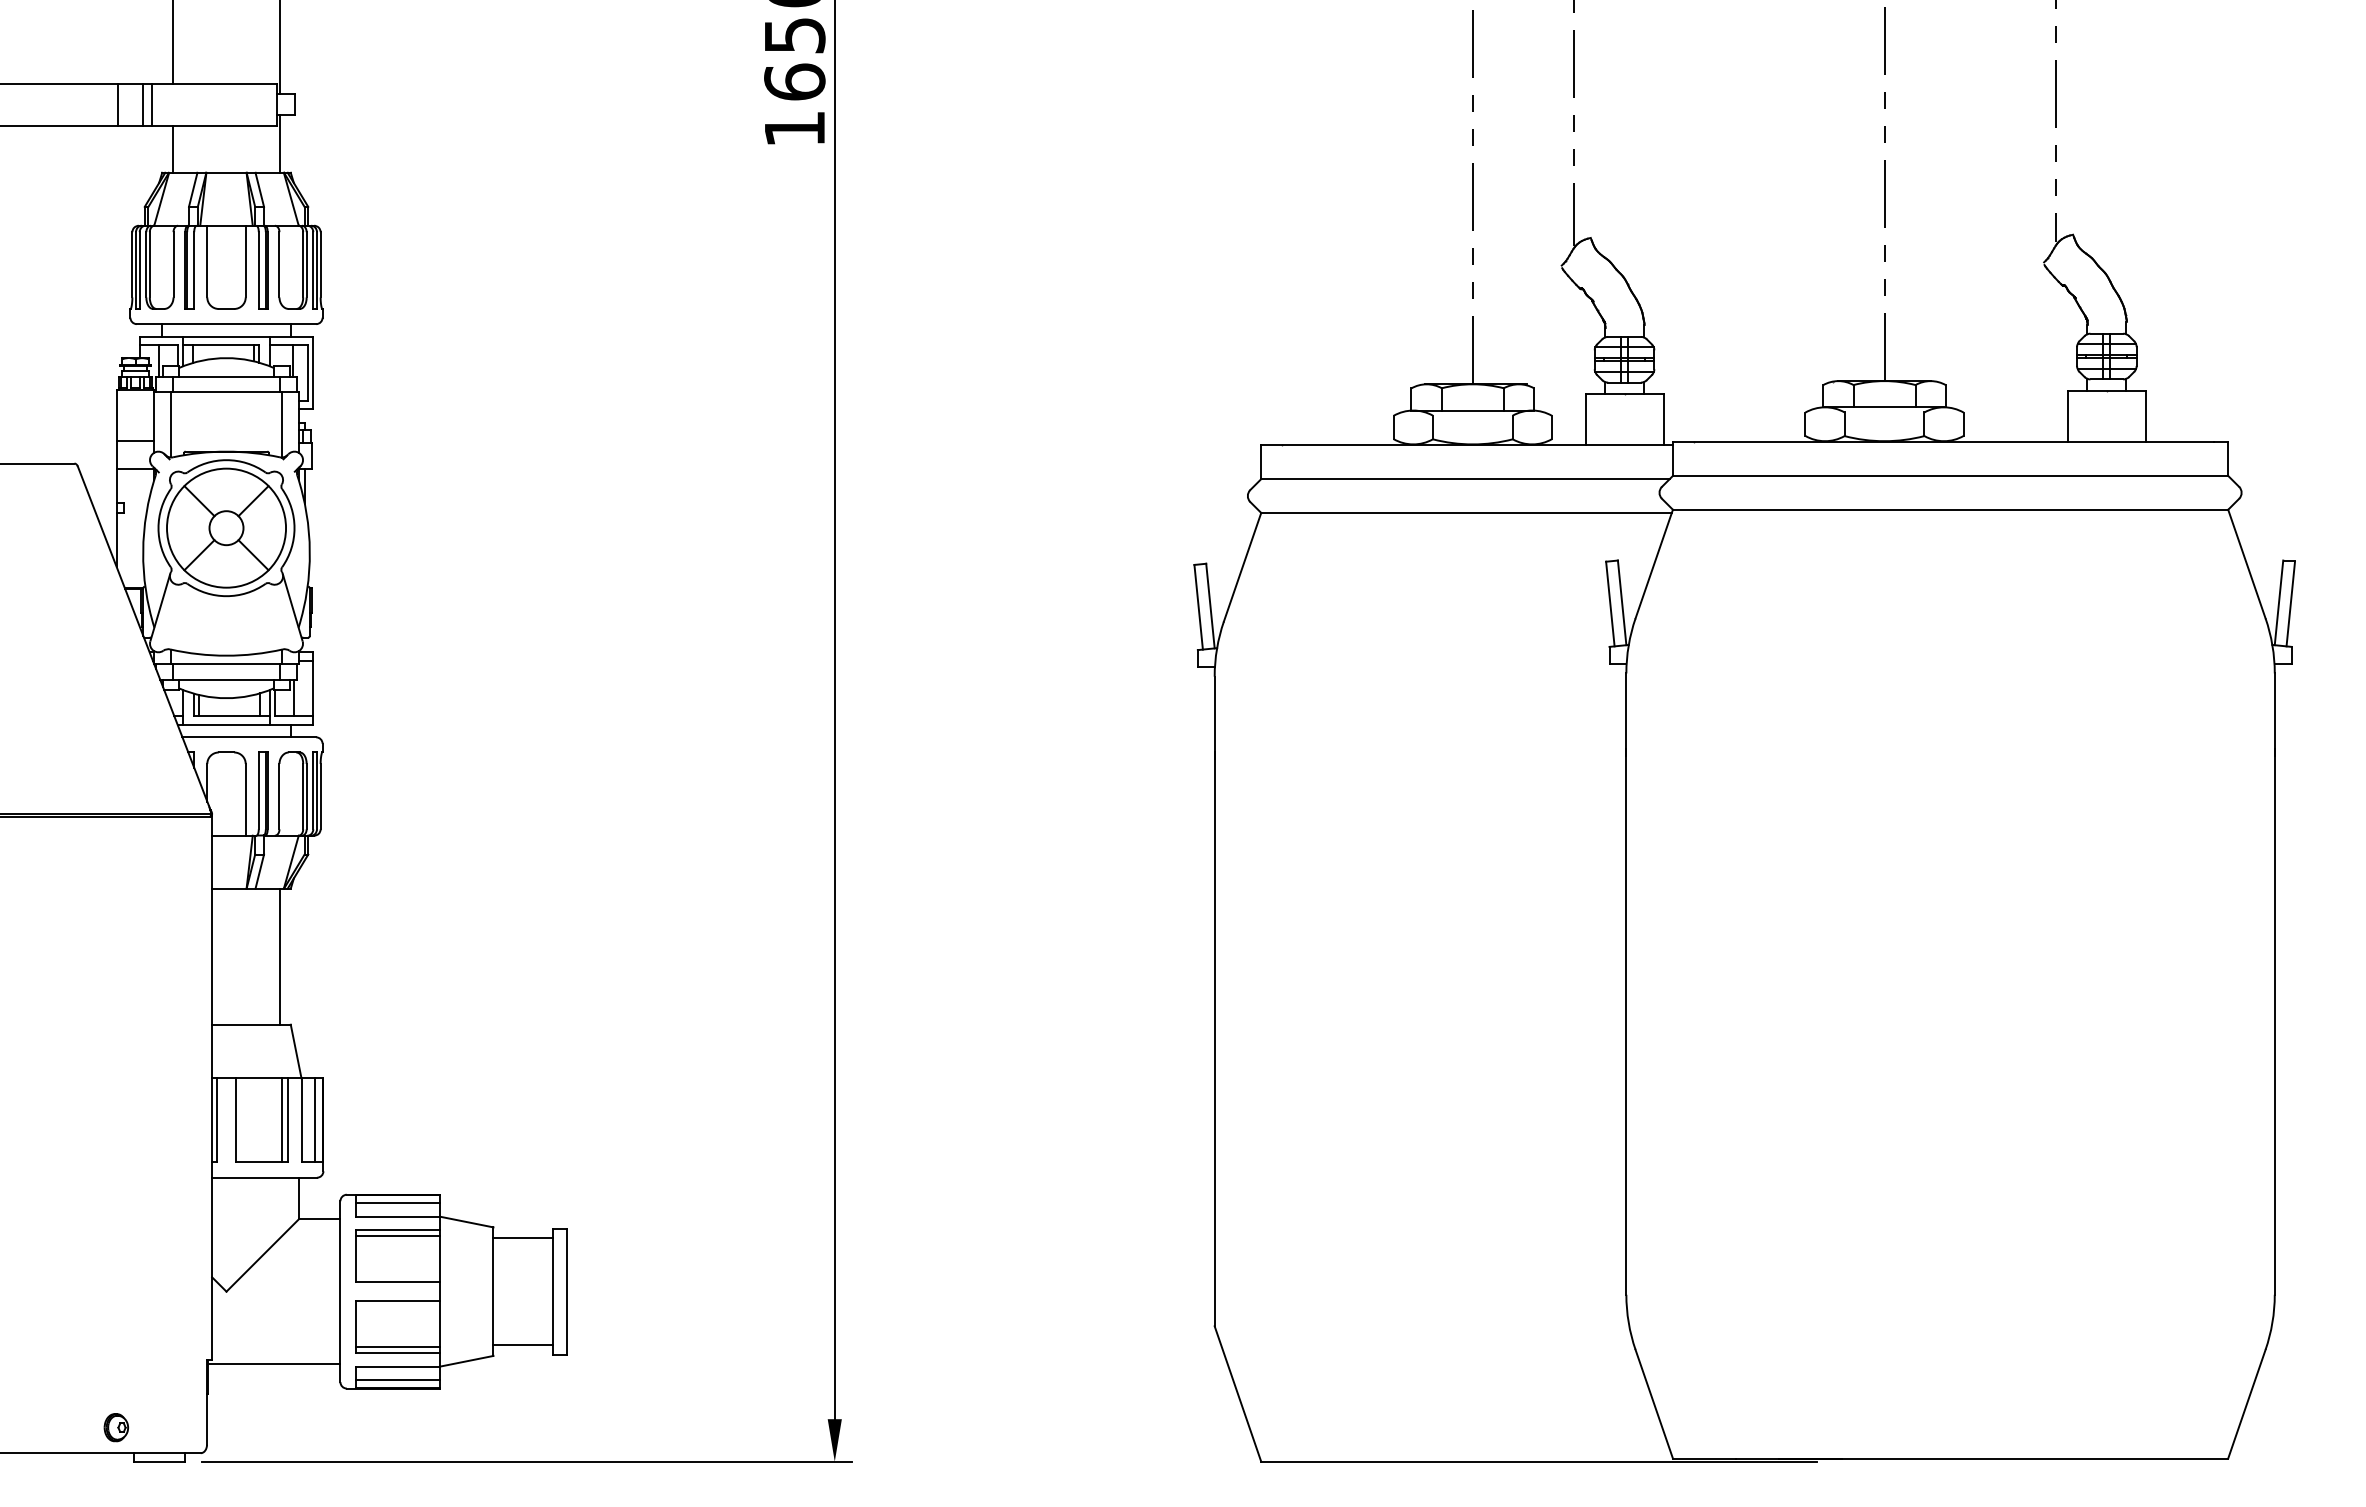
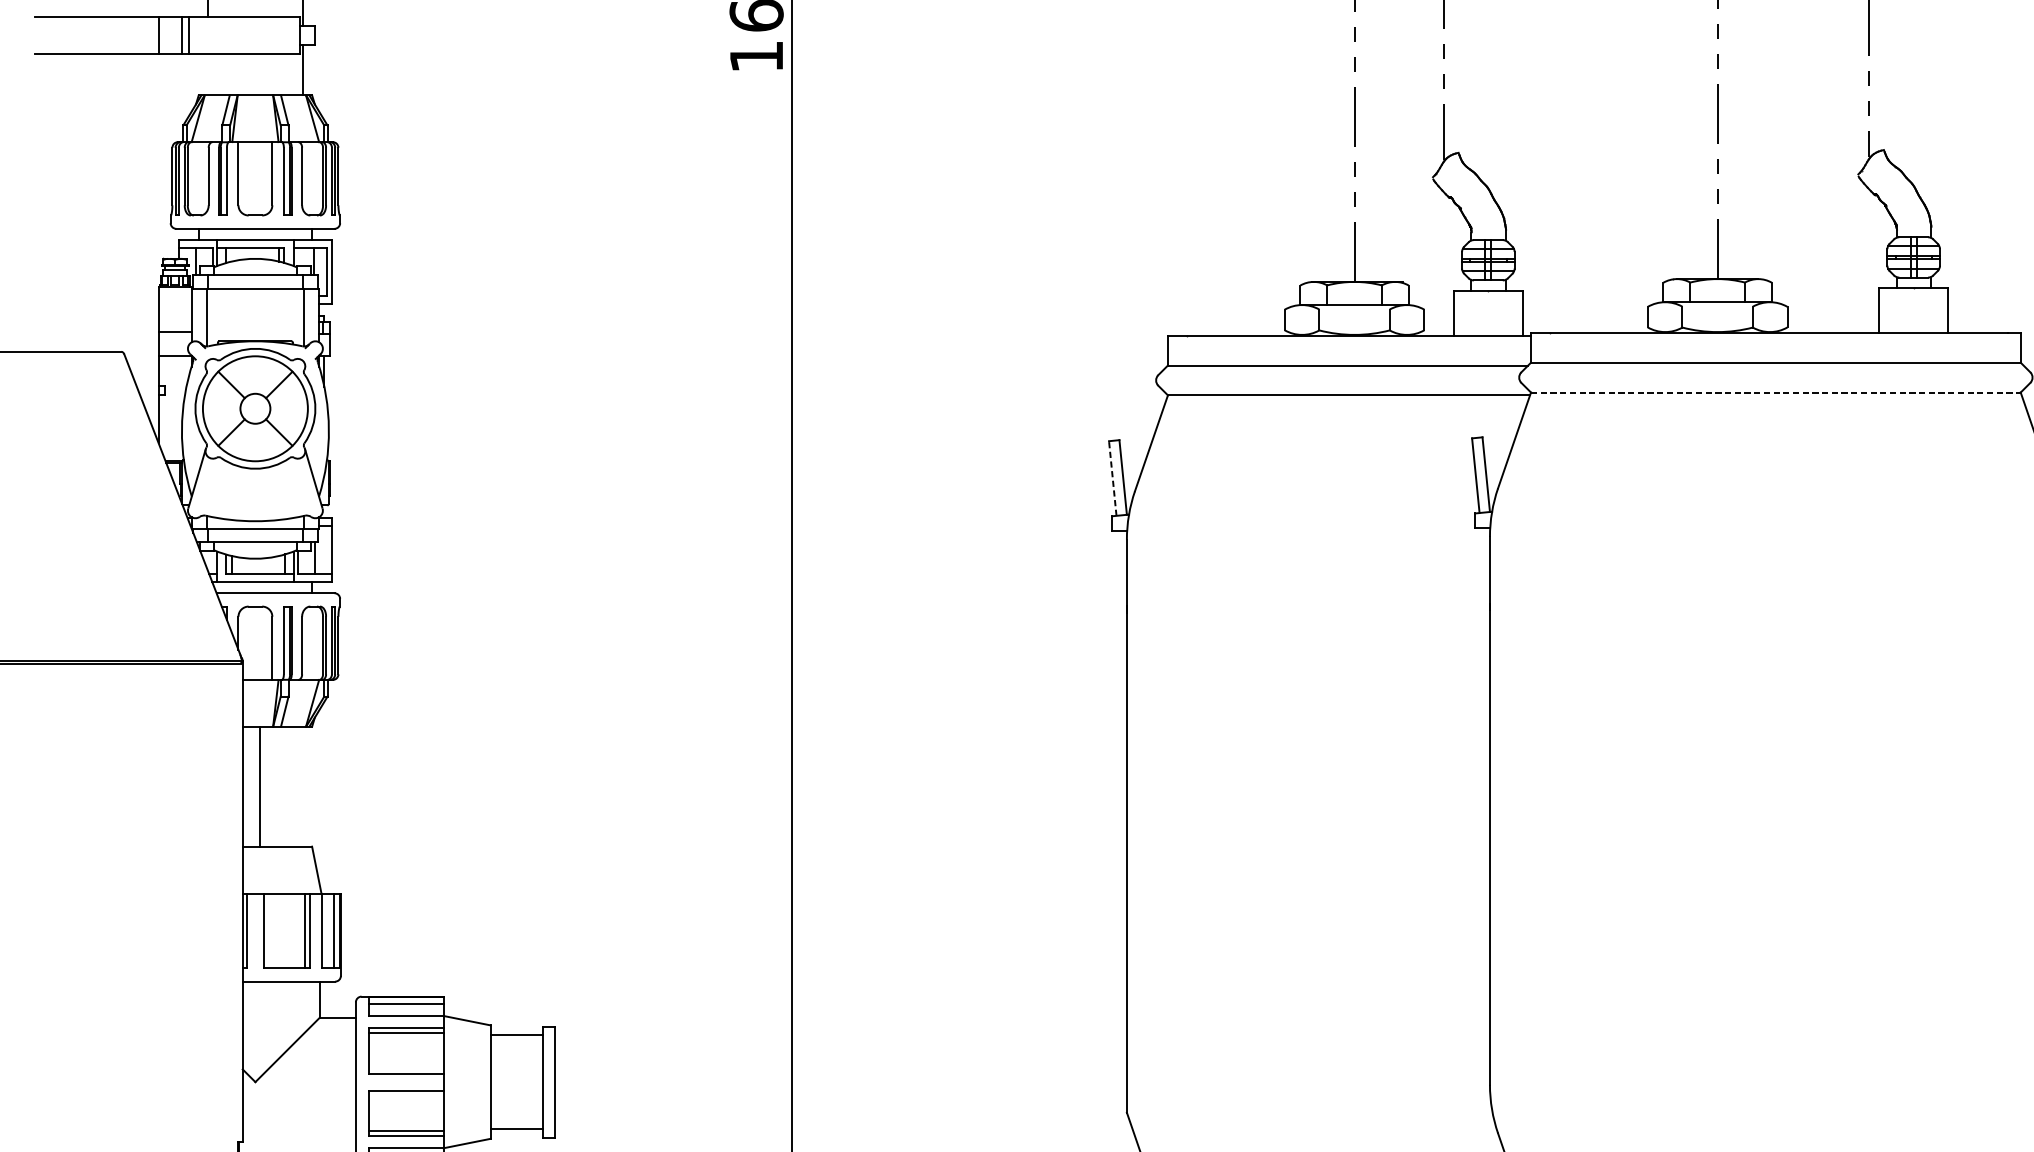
line: (172, 149) -> (207, 74), removed
line: (1950, 509) -> (1775, 392), solid -> dashed
line: (1198, 607) -> (1112, 478), solid -> dashed
line: (280, 956) -> (260, 786), moved
line: (273, 1364) -> (296, 1146), removed

